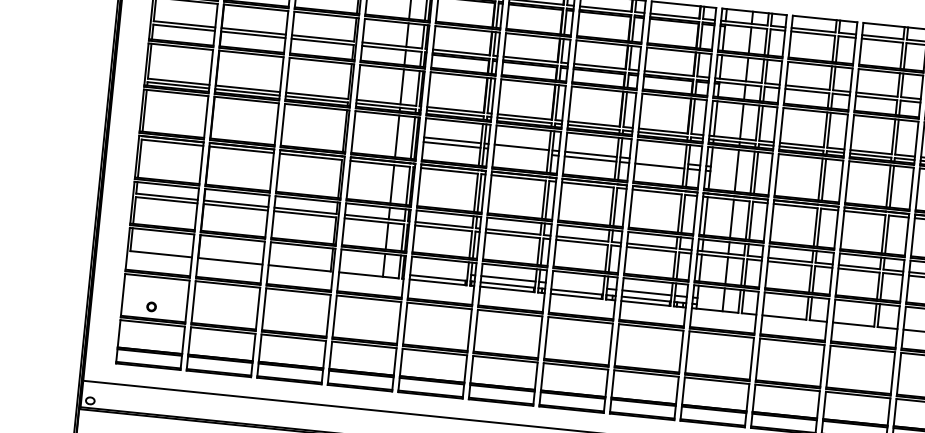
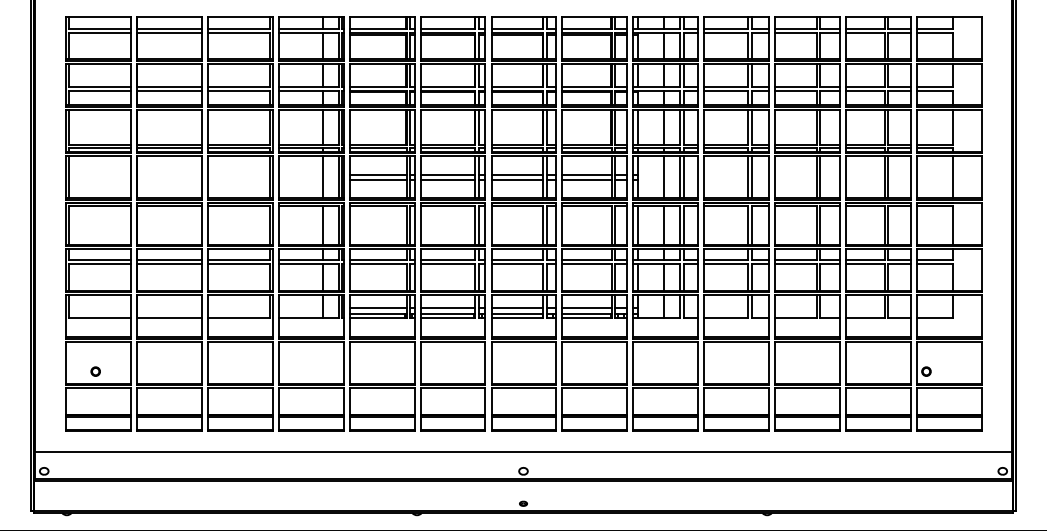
line: (520, 152) -> (447, 180), added
line: (659, 161) -> (586, 175), added
line: (438, 271) -> (377, 307), added
line: (577, 285) -> (517, 307), added

